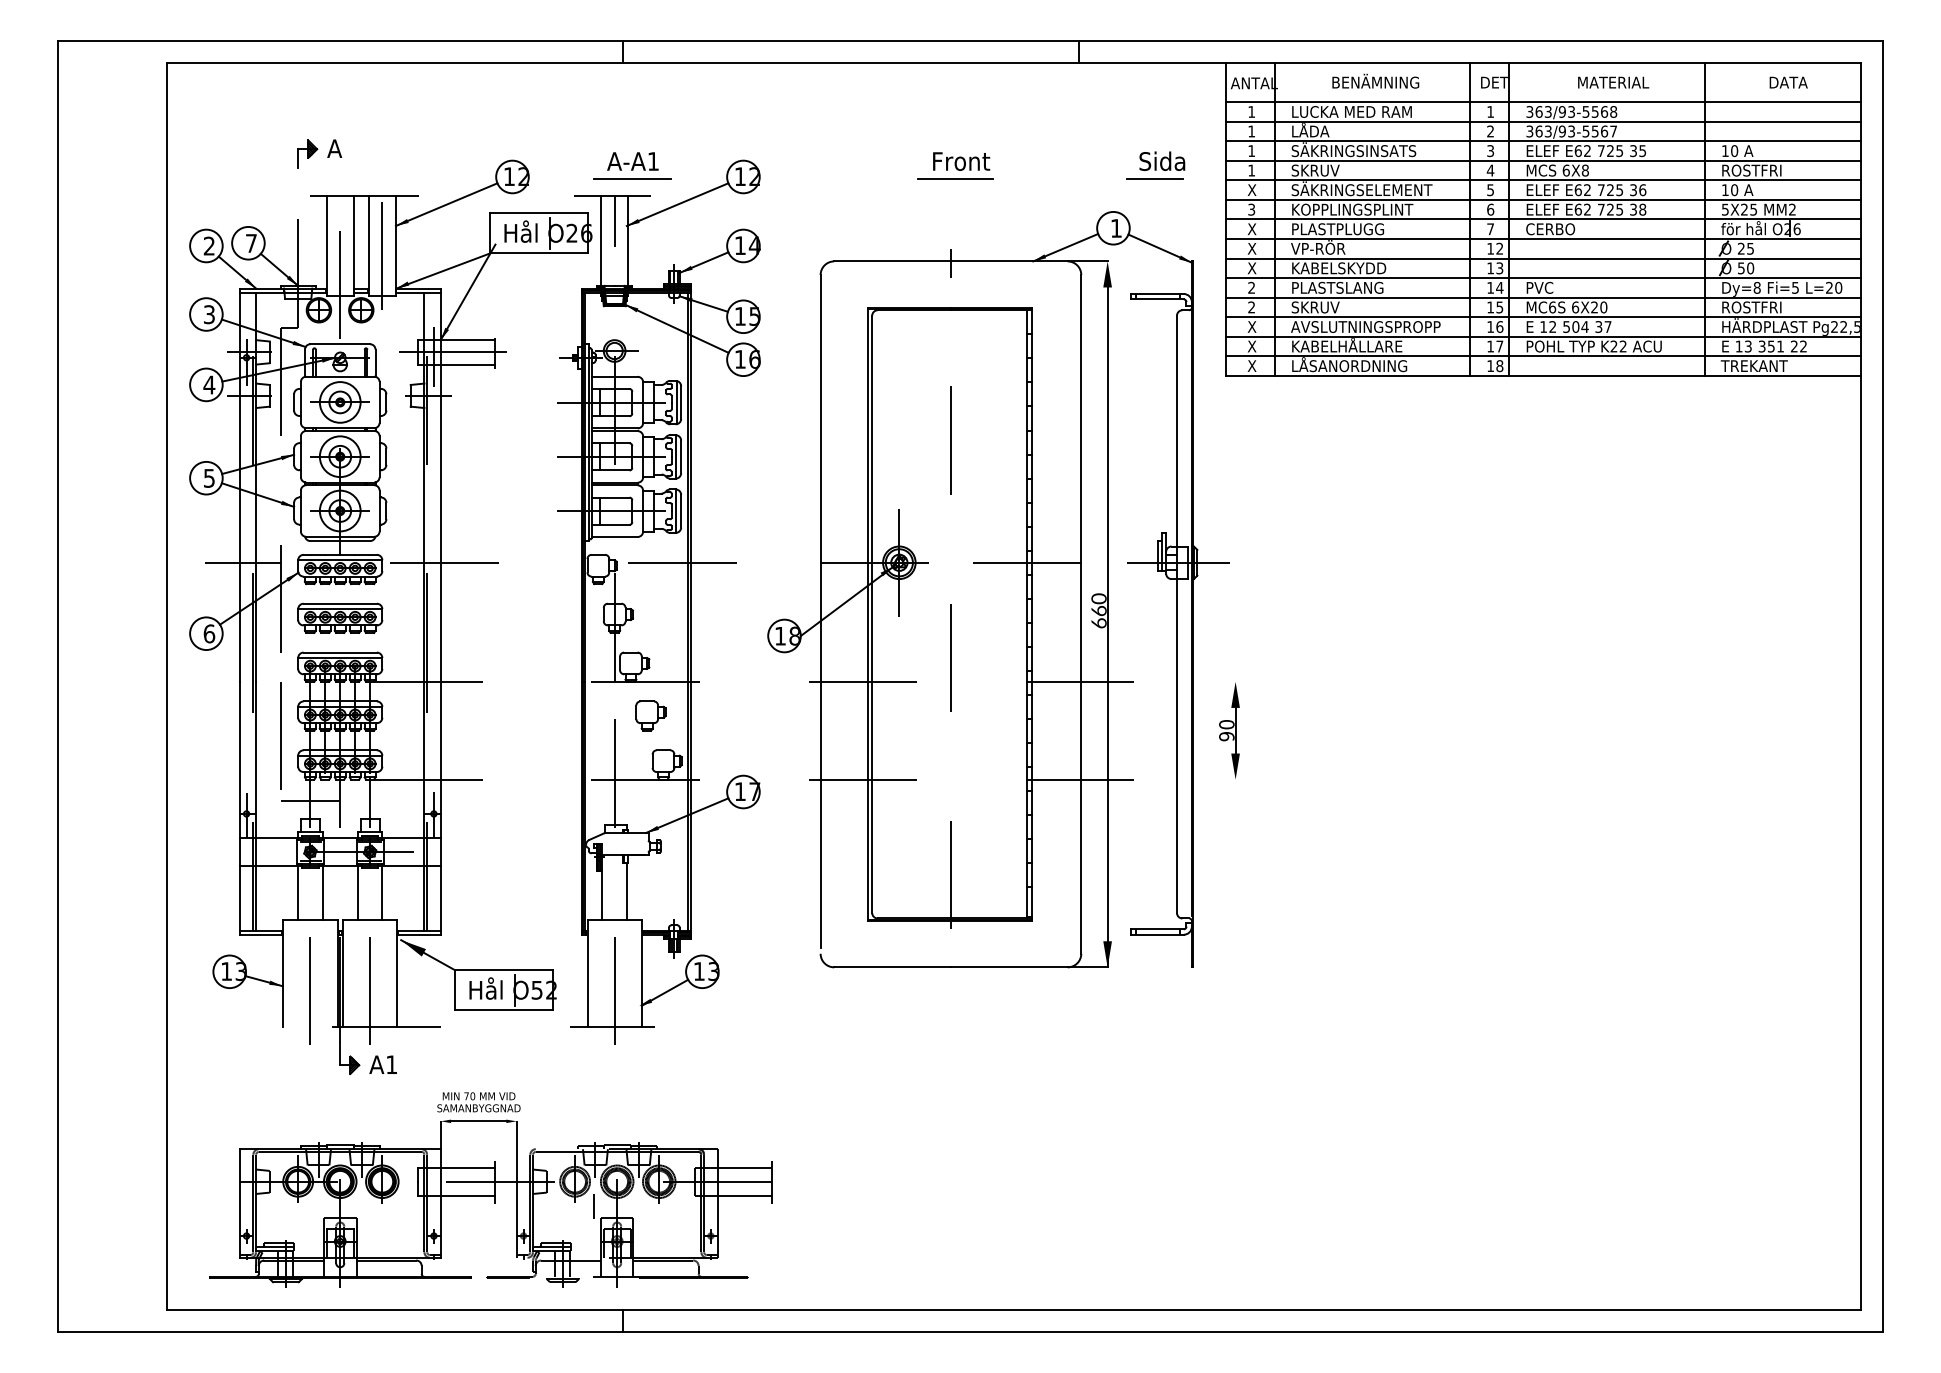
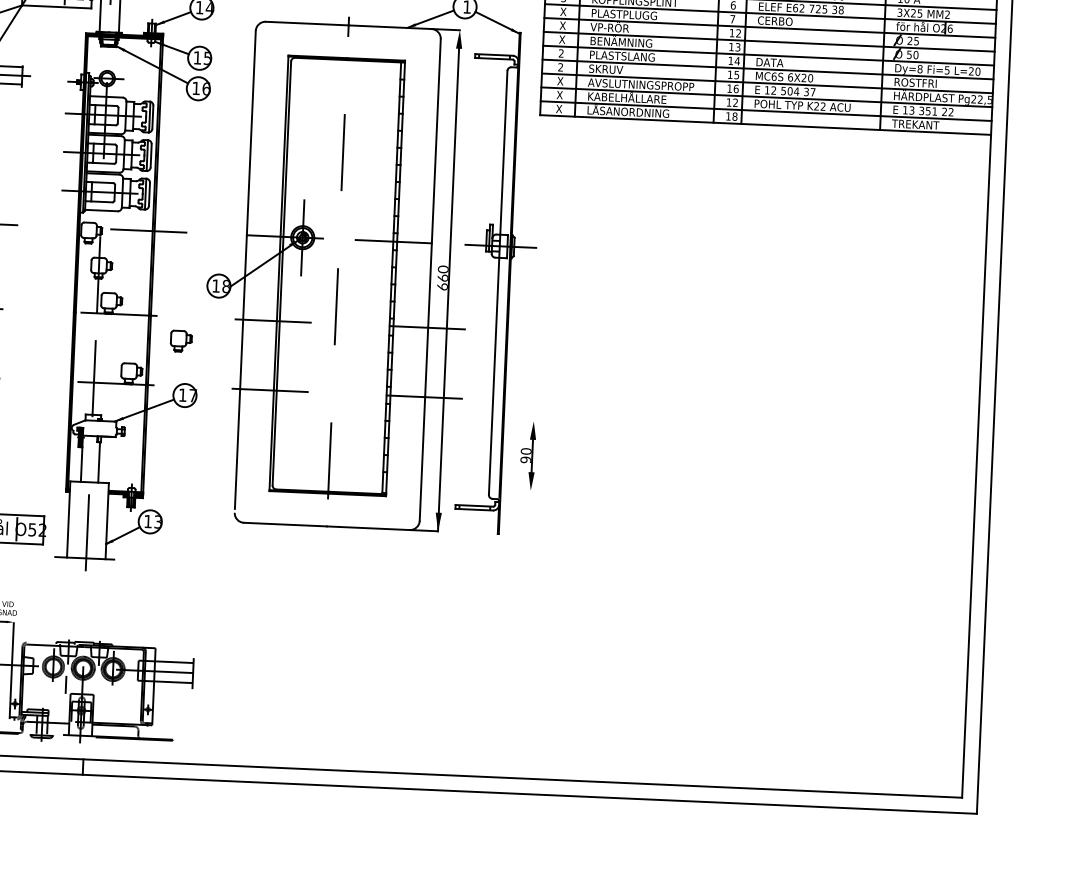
text: (1725, 208) -> (900, 11), 5X25 -> 3X25
text: (1339, 267) -> (624, 41), KABELSKYDD -> BENÄMNING
text: (1546, 287) -> (770, 62), PVC -> DATA
text: (1499, 346) -> (735, 102), 17 -> 12
part: (650, 715) -> (181, 340), moved
part: (1229, 730) -> (527, 455), moved

